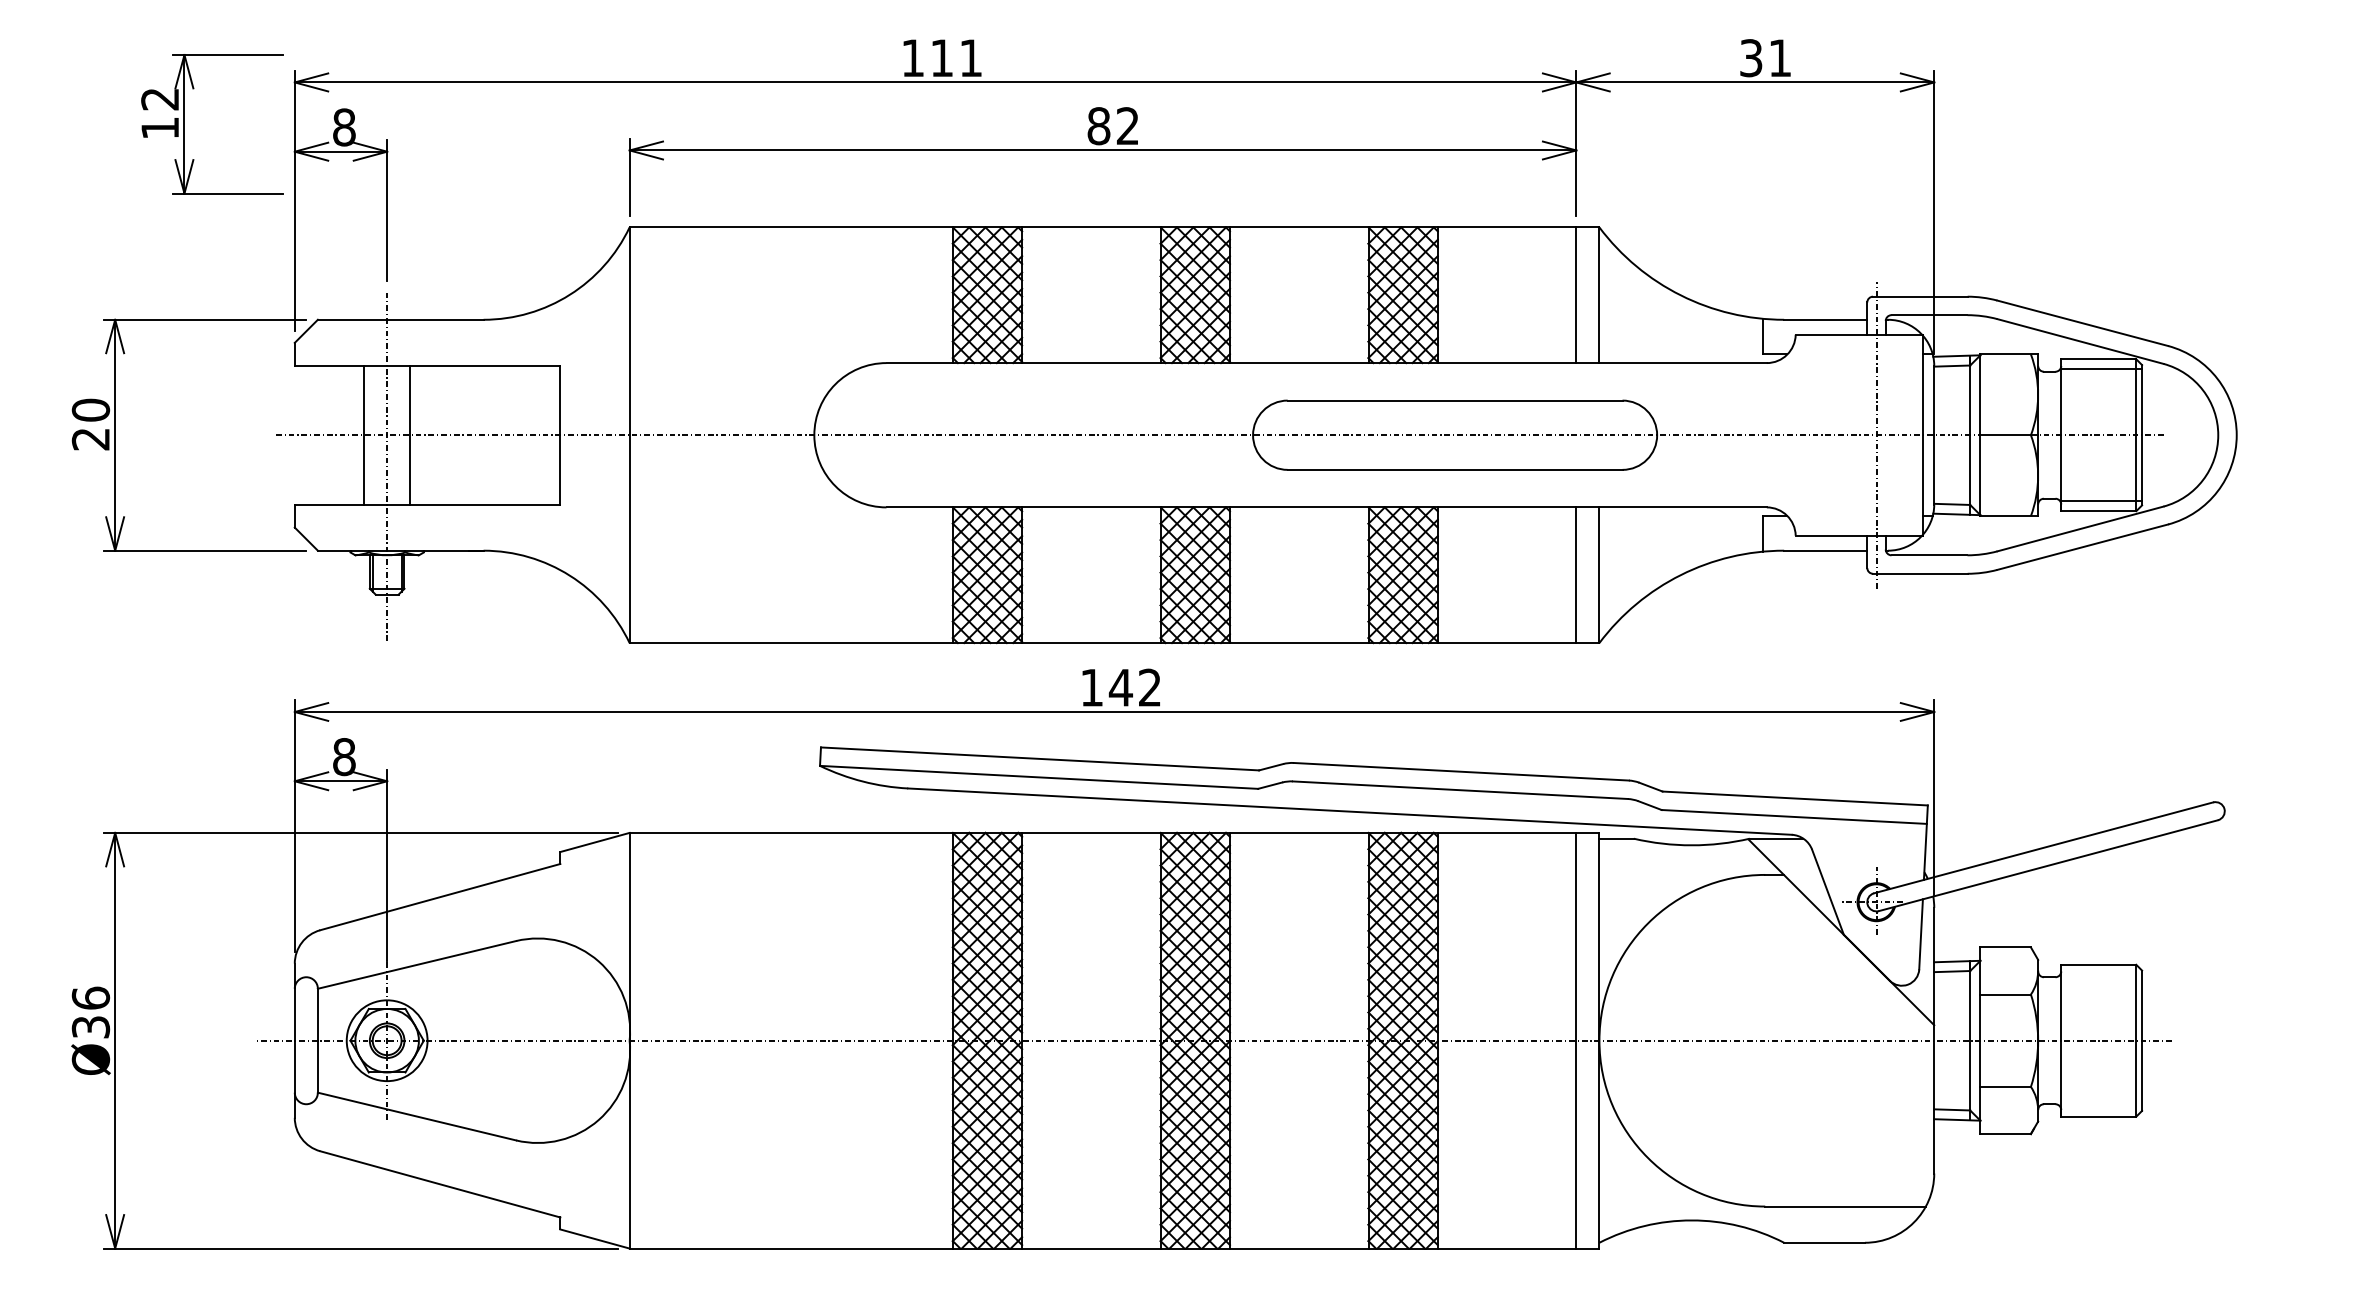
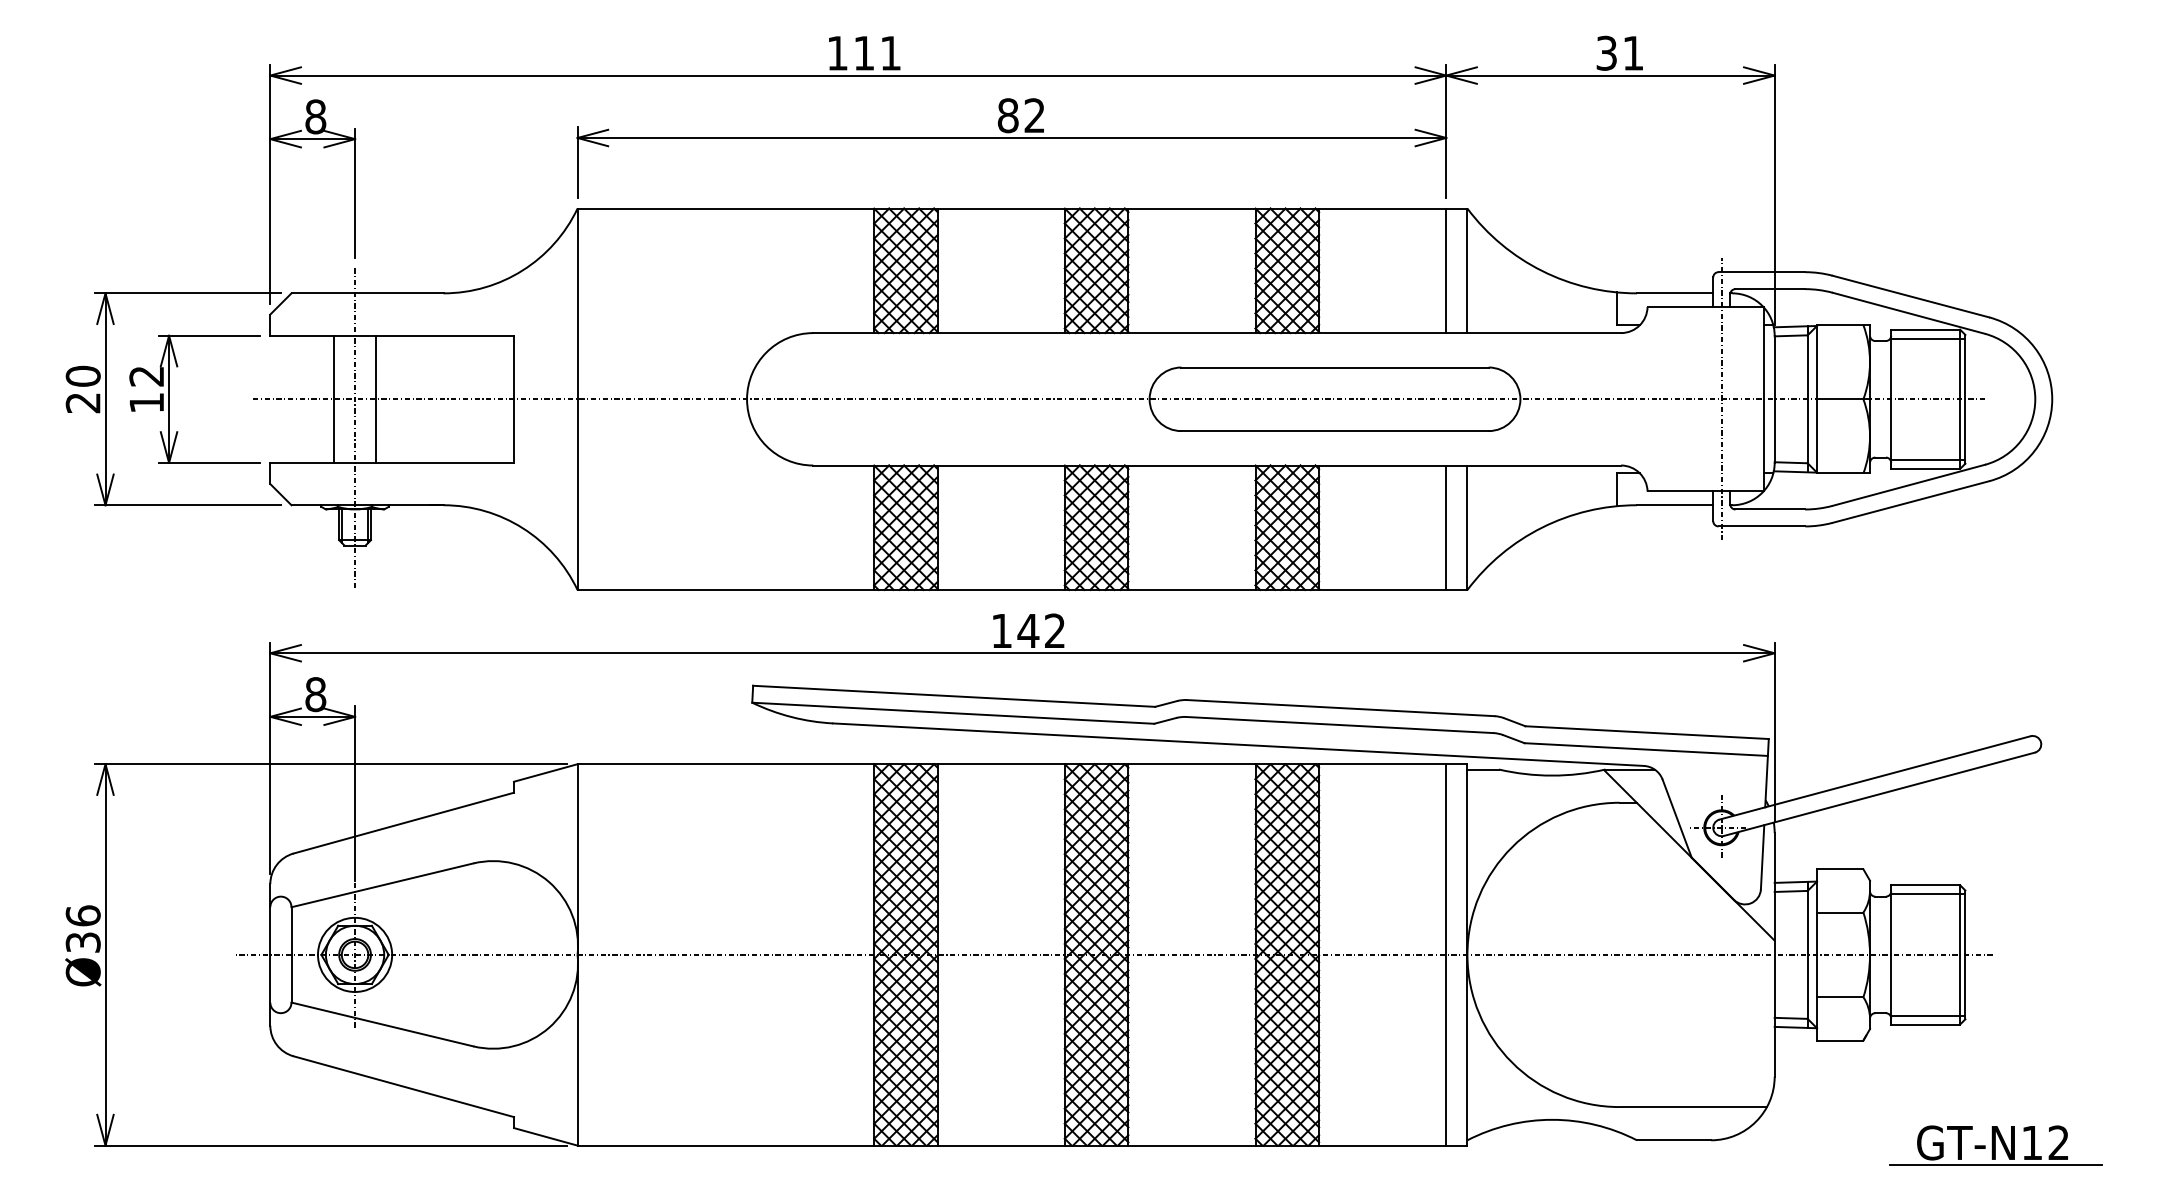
part: (184, 124) -> (169, 399), moved
line: (2101, 974) -> (1928, 894), added
line: (2101, 1106) -> (1928, 1015), added
part: (2175, 1248) -> (1996, 1145), added

